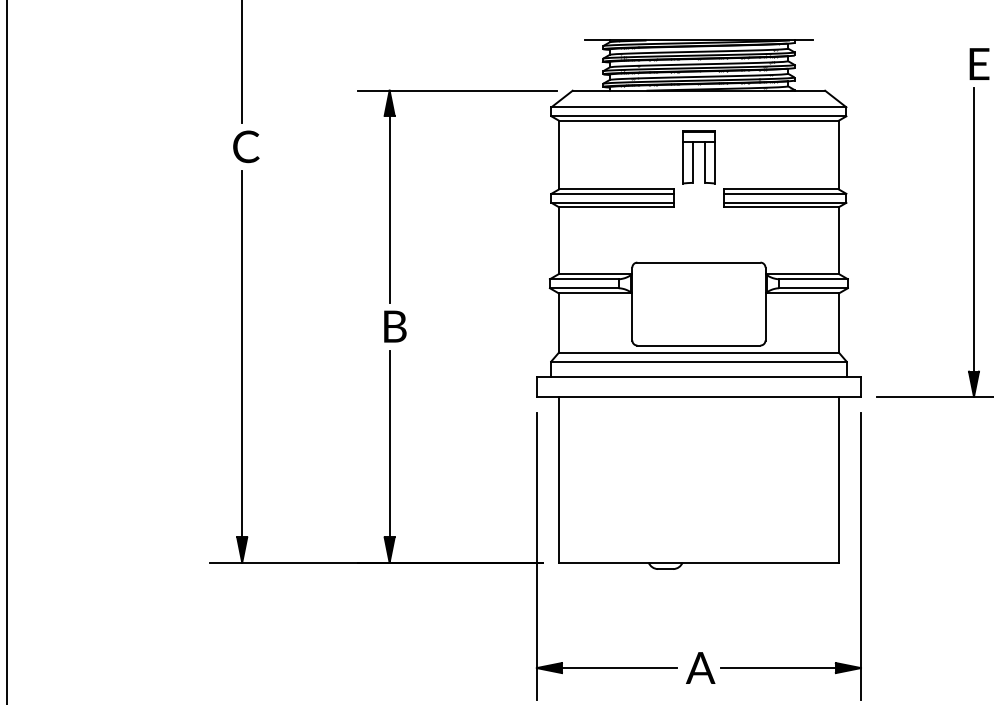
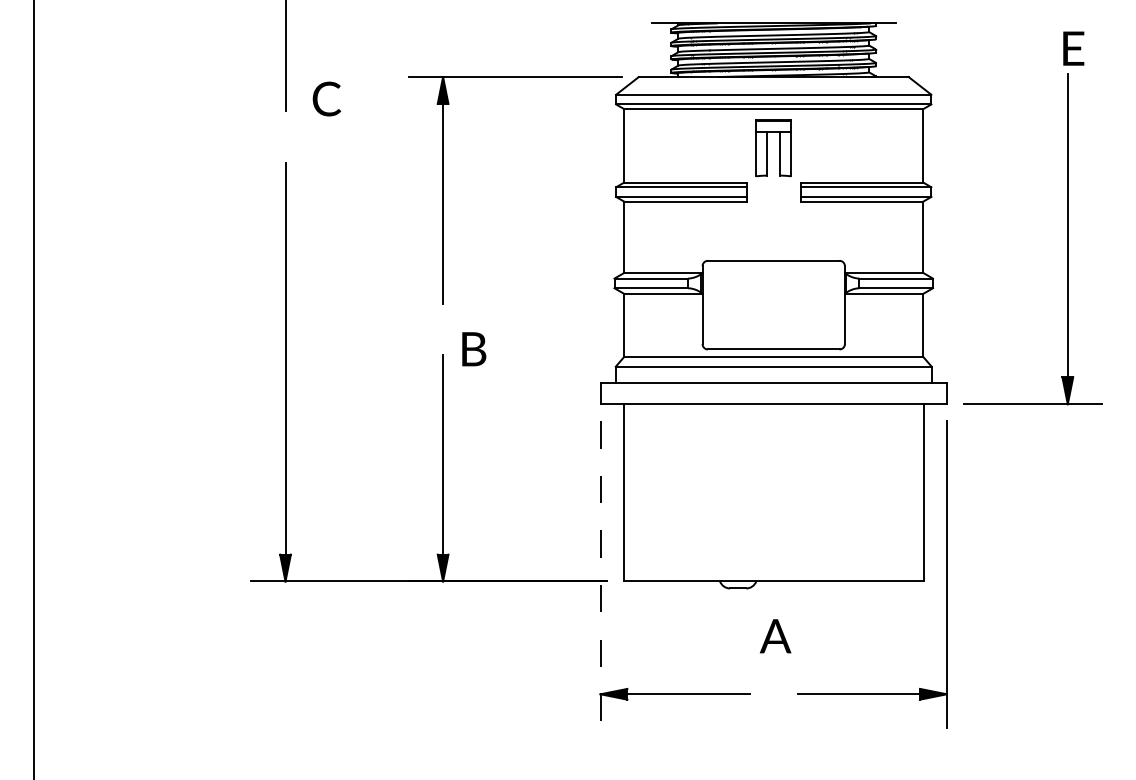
text: (245, 146) -> (326, 98), moved
text: (395, 326) -> (474, 349), moved
line: (536, 556) -> (600, 574), solid -> dashed
text: (700, 668) -> (775, 636), moved

